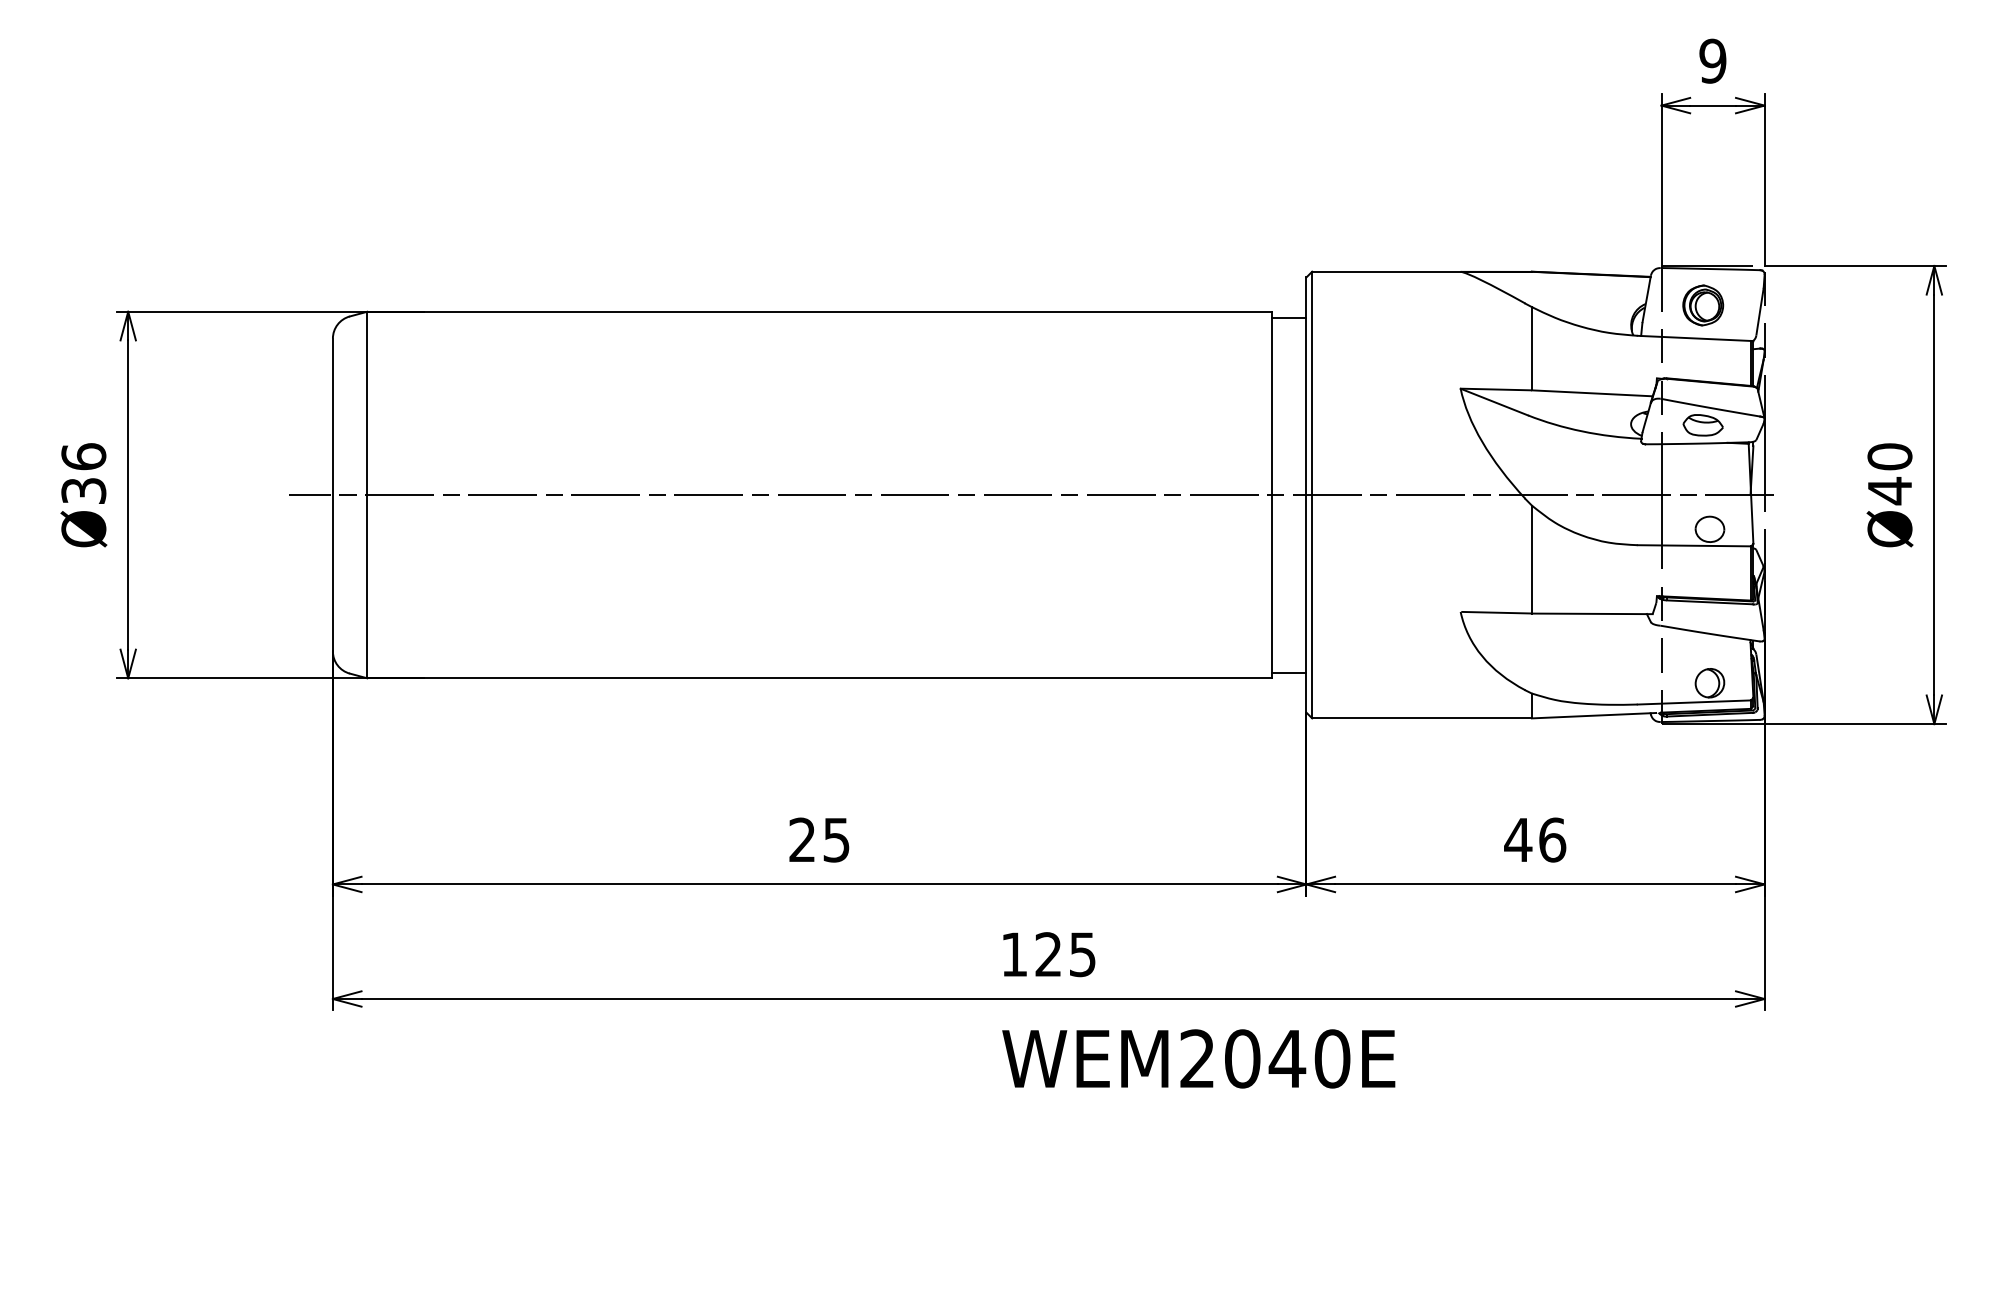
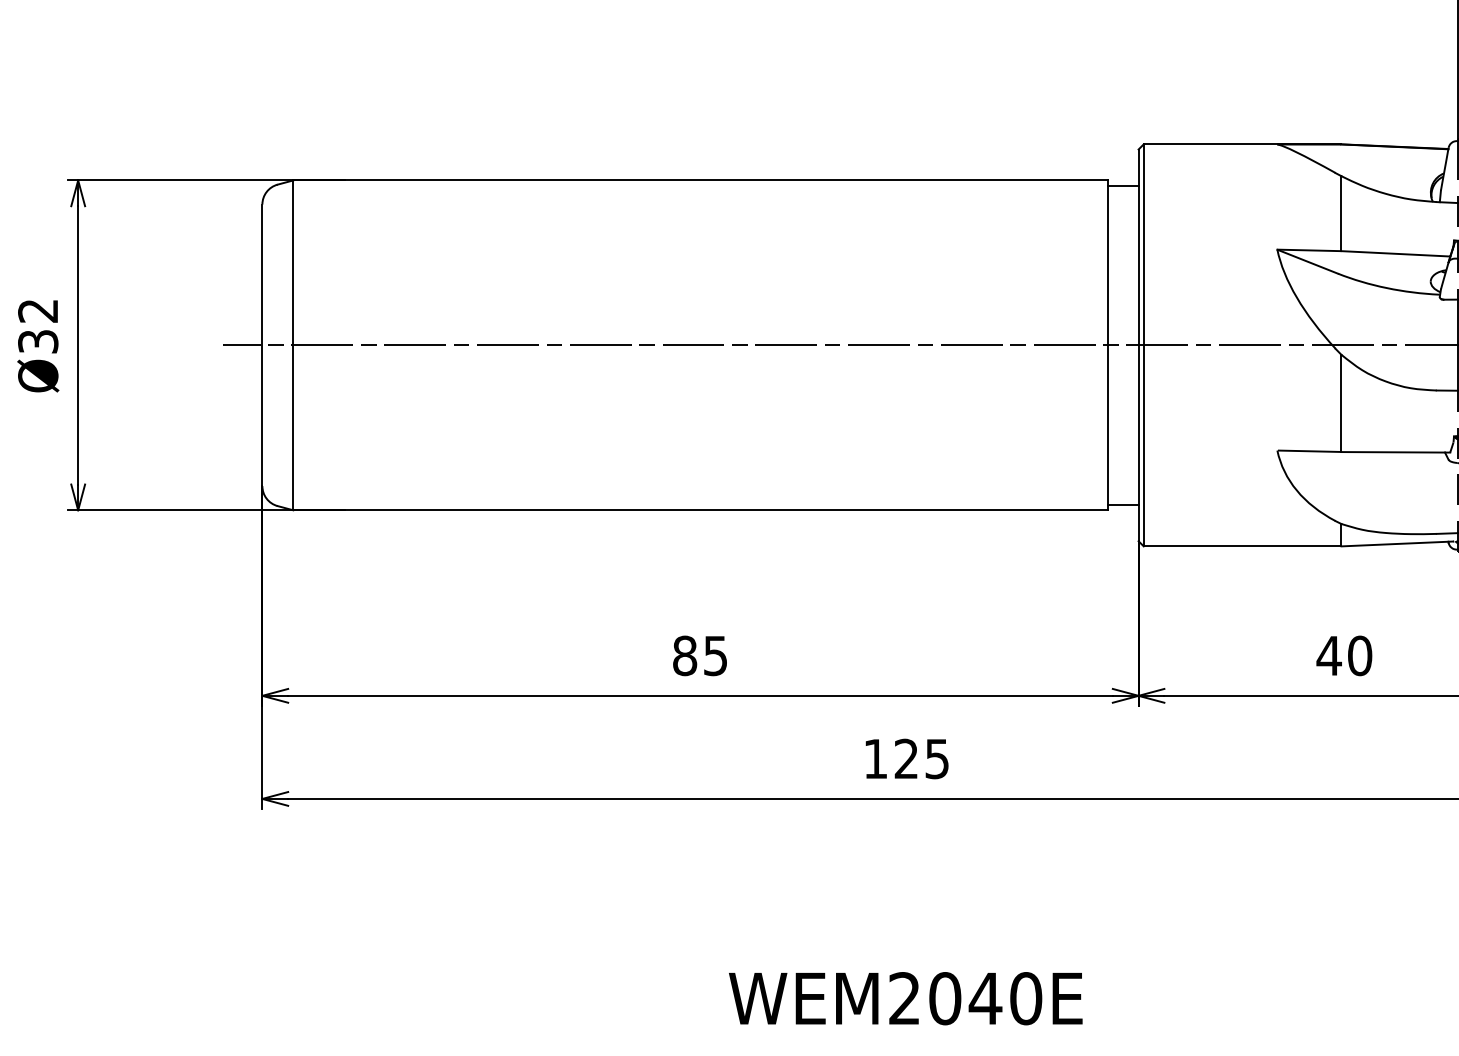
text: (83, 456) -> (37, 310), Ø36 -> Ø32
text: (802, 839) -> (685, 655), 25 -> 85
text: (1552, 839) -> (1360, 655), 46 -> 40
text: (1198, 1058) -> (905, 998), moved

